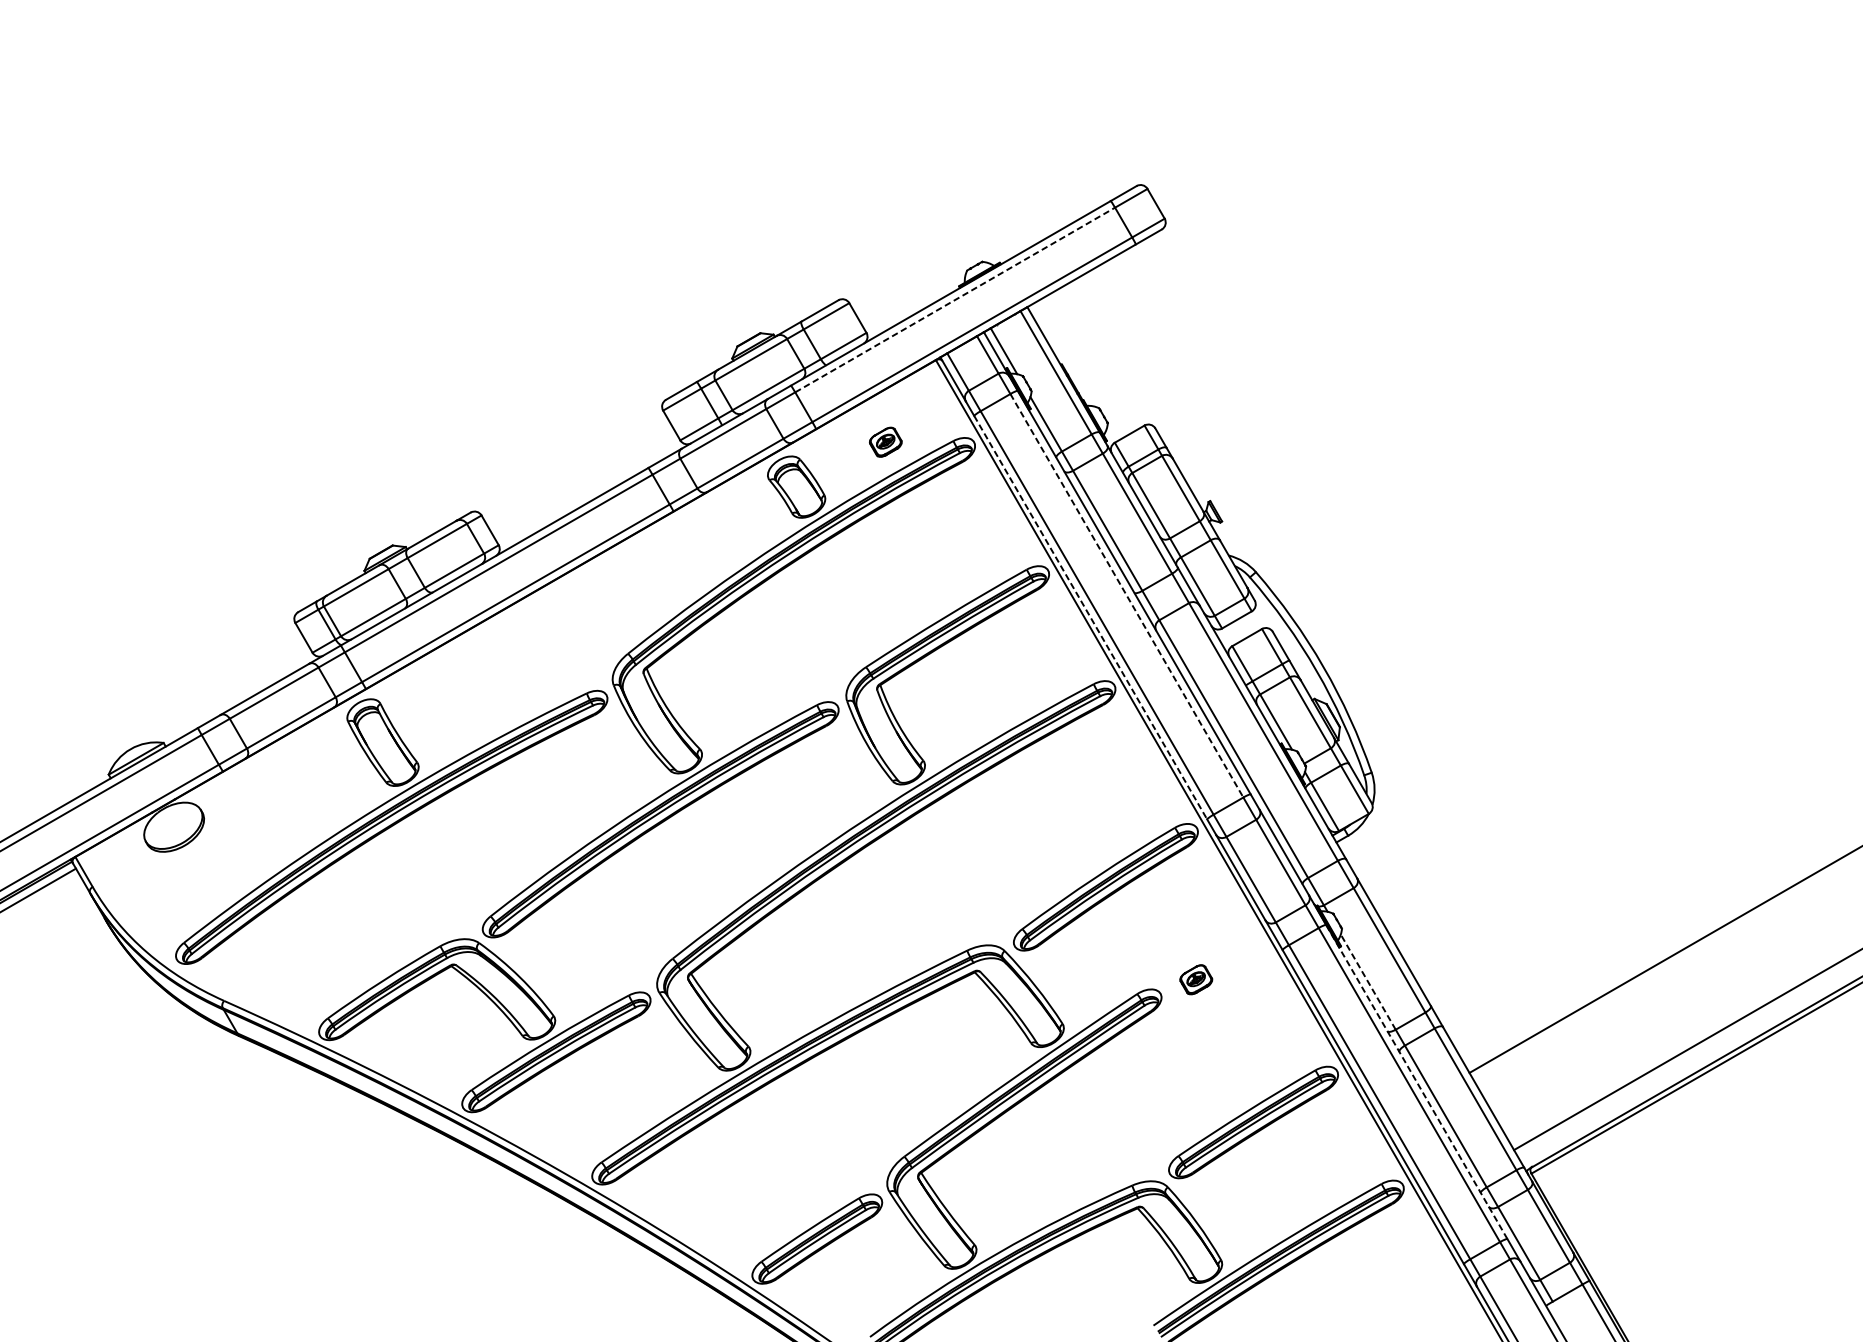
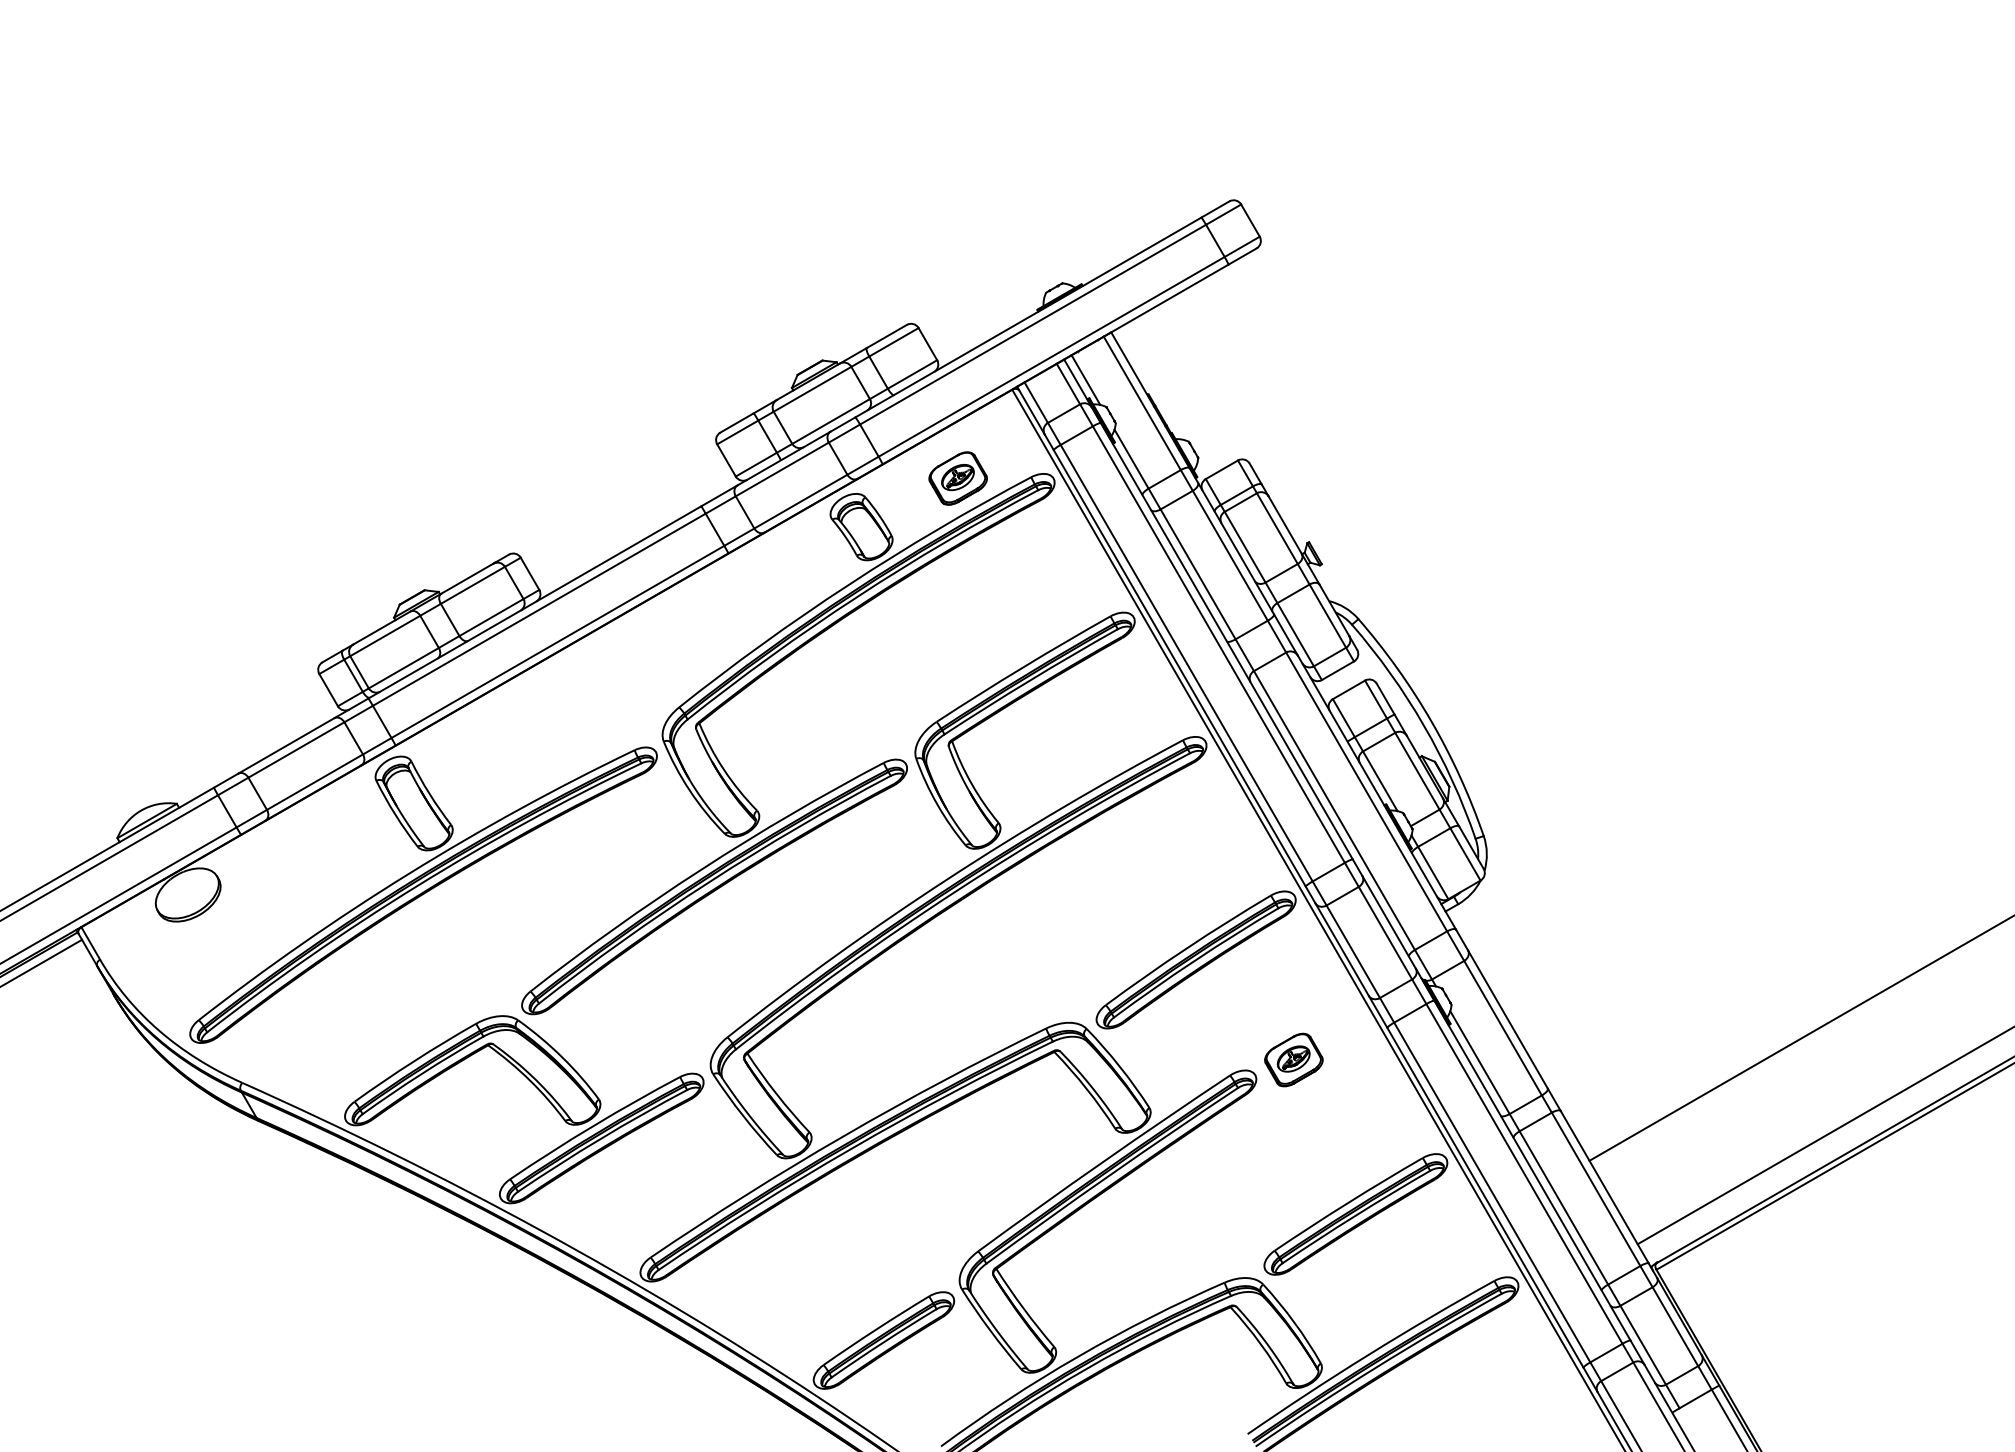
line: (955, 299) -> (1033, 324), dashed -> solid
part: (885, 442) -> (957, 478), size x1.67
line: (1127, 596) -> (1219, 645), dashed -> solid
line: (1090, 617) -> (1179, 668), dashed -> solid
part: (1195, 979) -> (1293, 1059), size x1.67
line: (1367, 982) -> (1479, 1062), dashed -> solid
line: (1416, 1081) -> (1532, 1170), dashed -> solid

